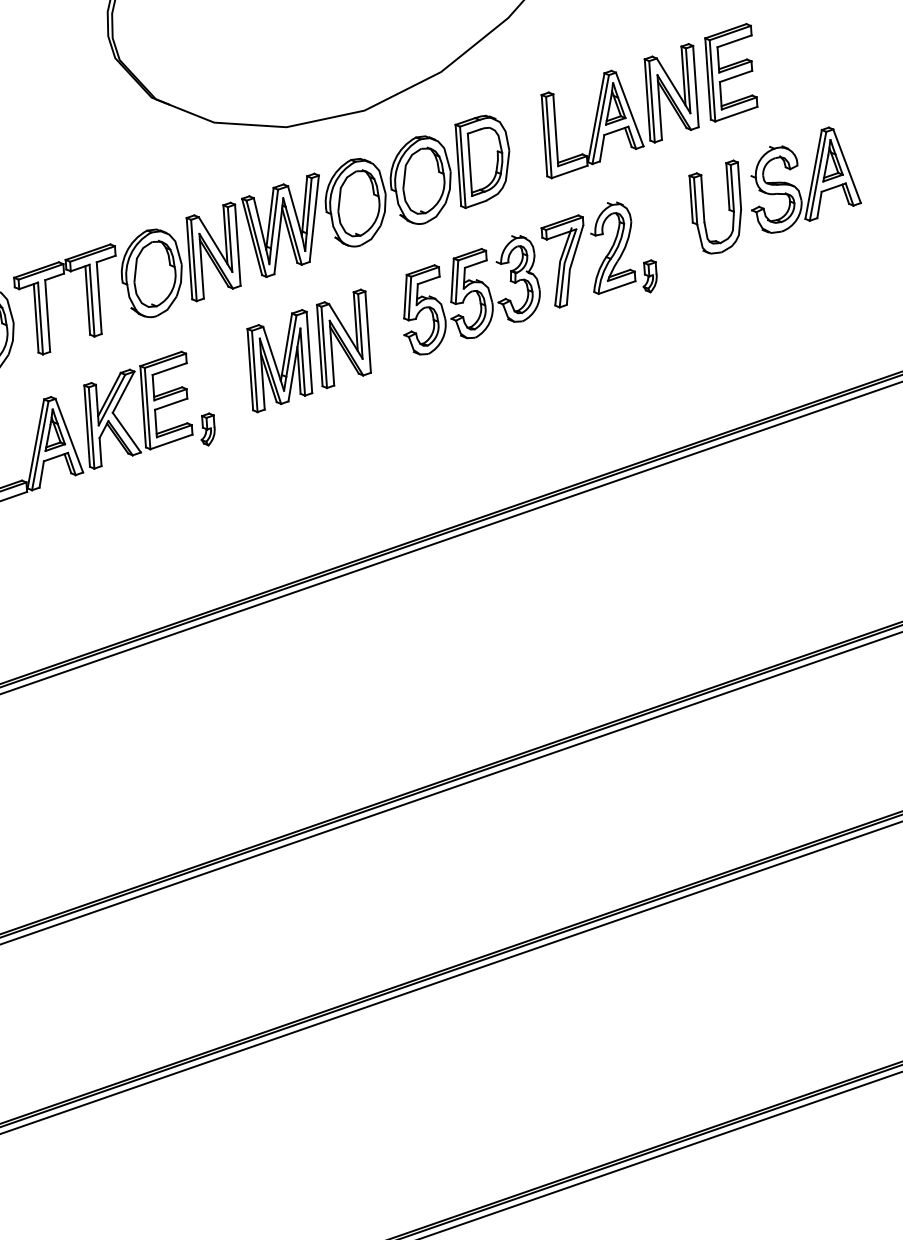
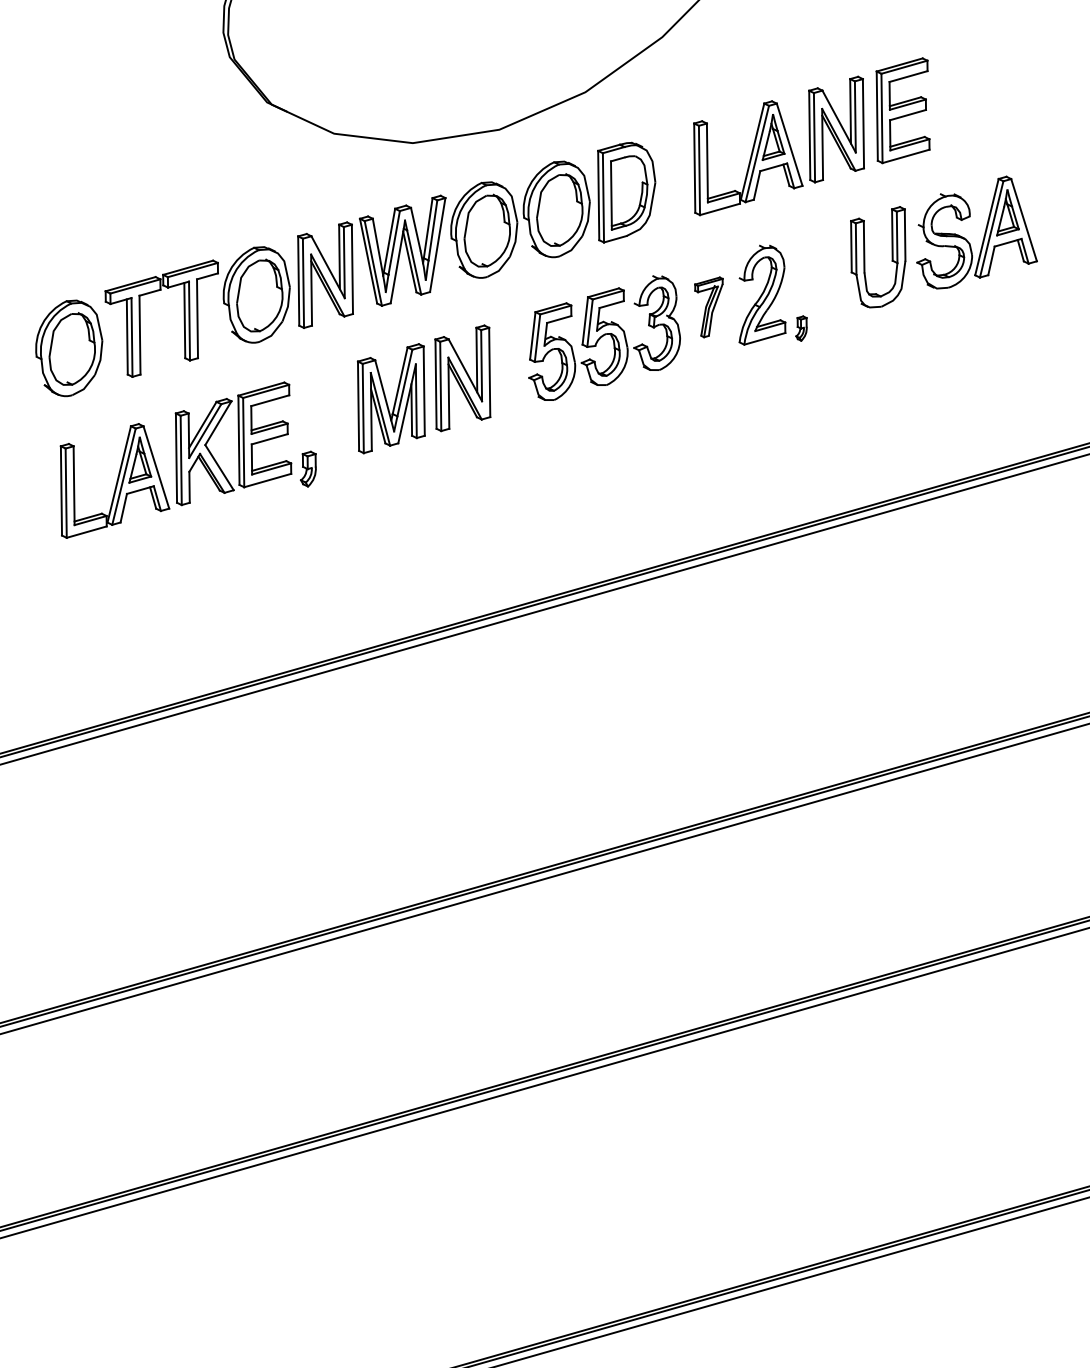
part: (564, 261) -> (708, 307), size x0.6
part: (649, 276) -> (801, 328), size x0.7

